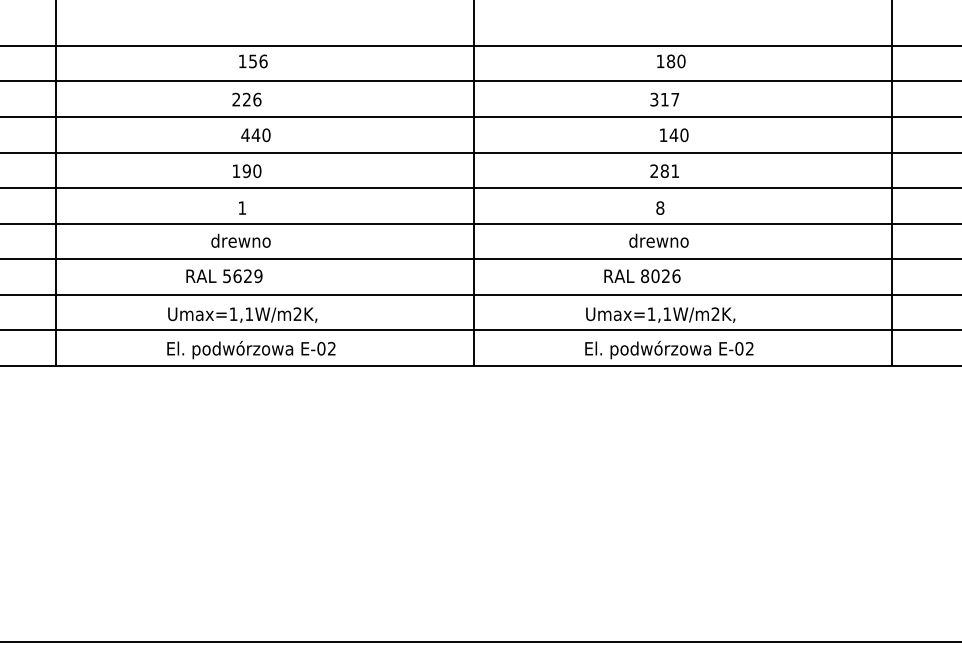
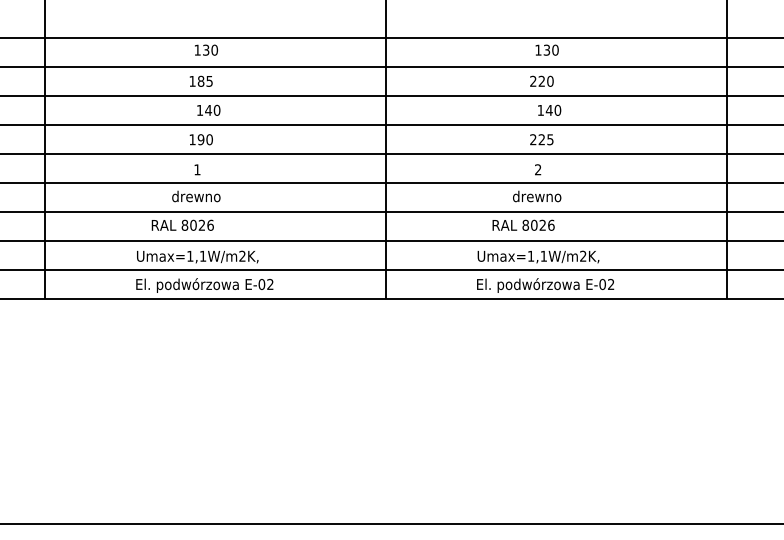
text: (258, 60) -> (210, 49), 156 -> 130
text: (670, 60) -> (546, 49), 180 -> 130
text: (247, 98) -> (201, 80), 226 -> 185
text: (664, 98) -> (541, 80), 317 -> 220
text: (244, 135) -> (199, 110), 440 -> 140
text: (669, 170) -> (545, 139), 281 -> 225
text: (660, 207) -> (538, 169), 8 -> 2
text: (242, 275) -> (197, 224), 5629 -> 8026

